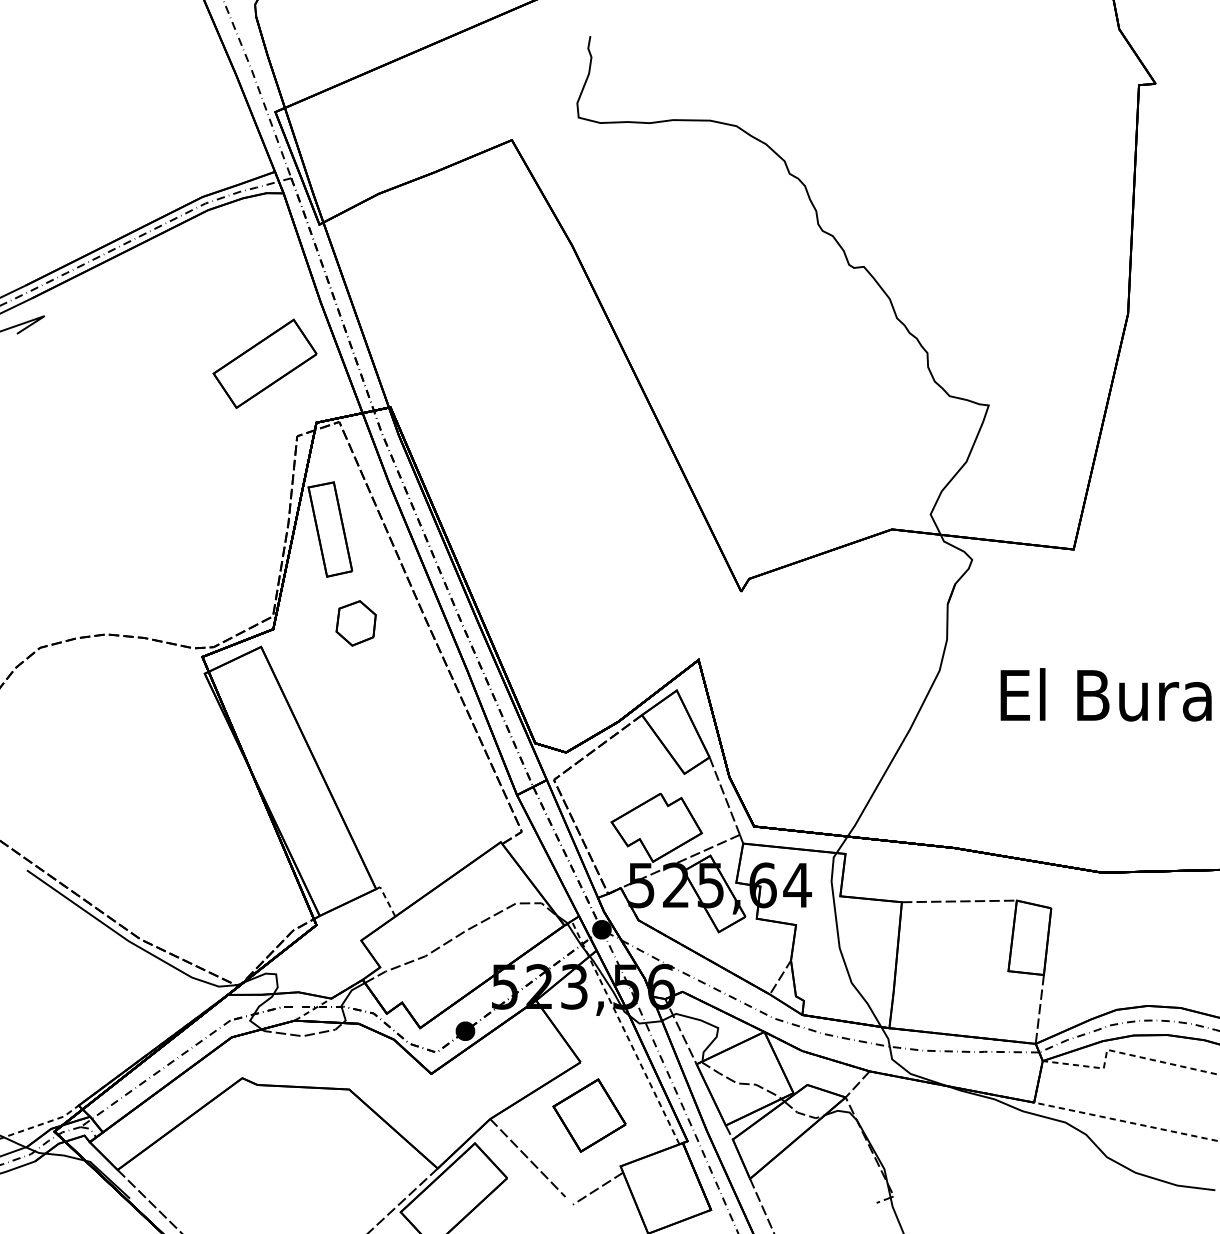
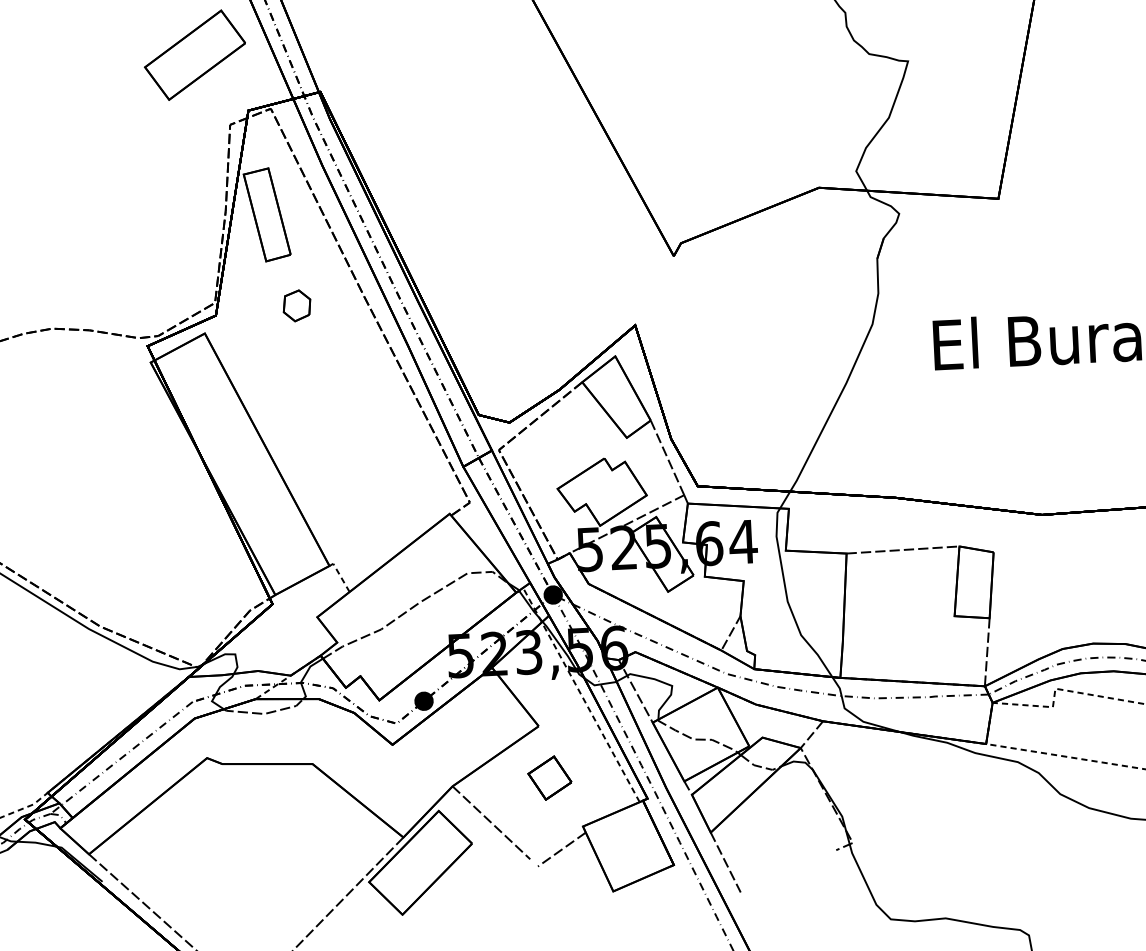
part: (355, 623) -> (296, 305), size x0.7
part: (589, 1115) -> (549, 778), size x0.6

